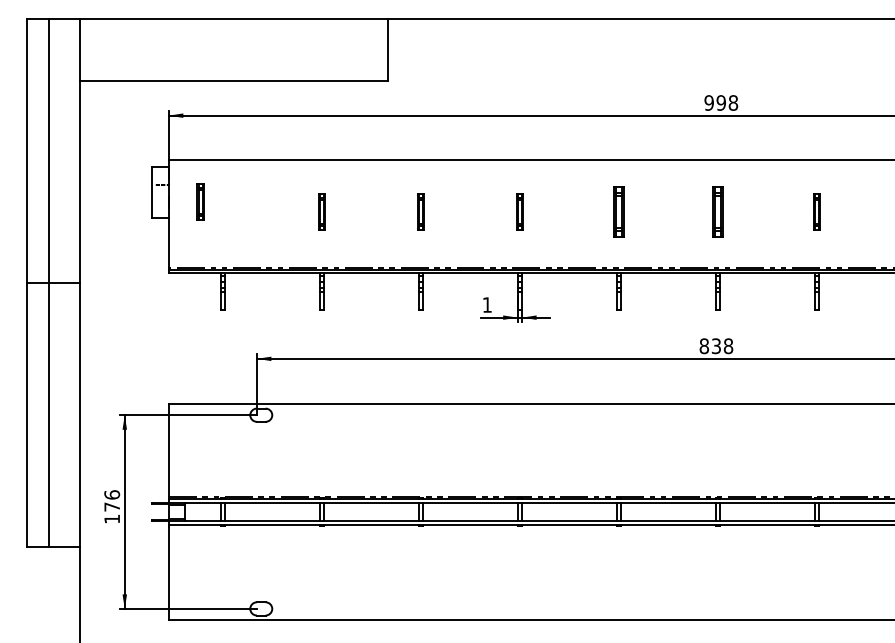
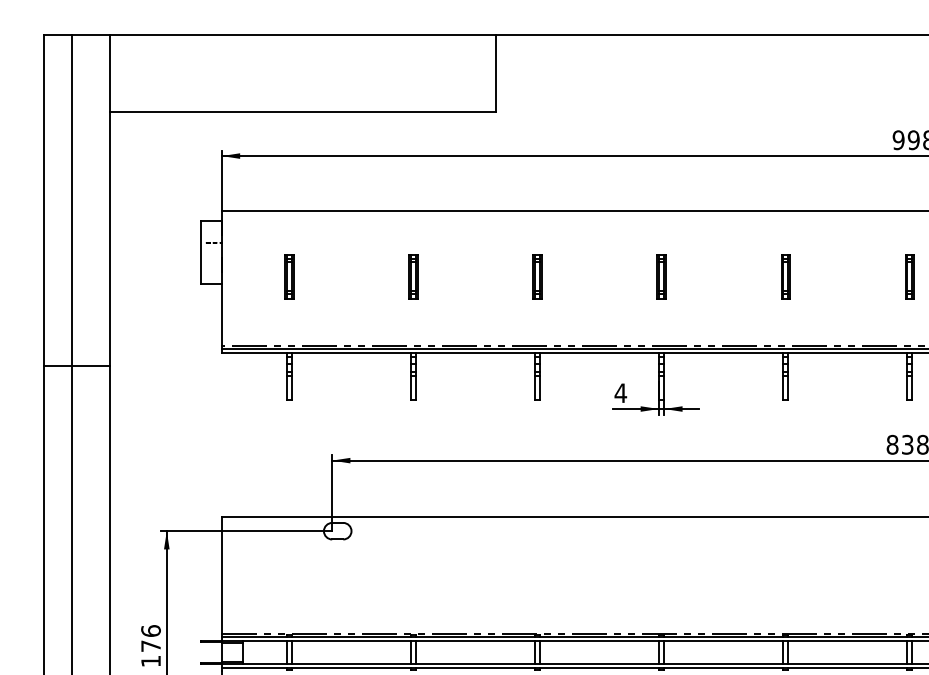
part: (200, 201) -> (289, 276), moved
part: (618, 211) -> (785, 276), size x0.71
part: (717, 211) -> (909, 276), size x0.71
text: (487, 304) -> (621, 392), 1 -> 4

